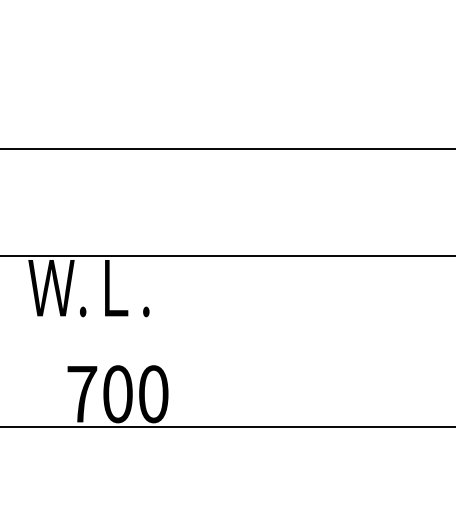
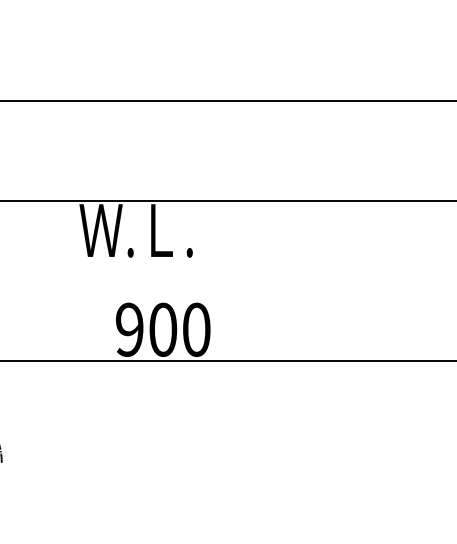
text: (81, 393) -> (129, 329), 700 -> 900

